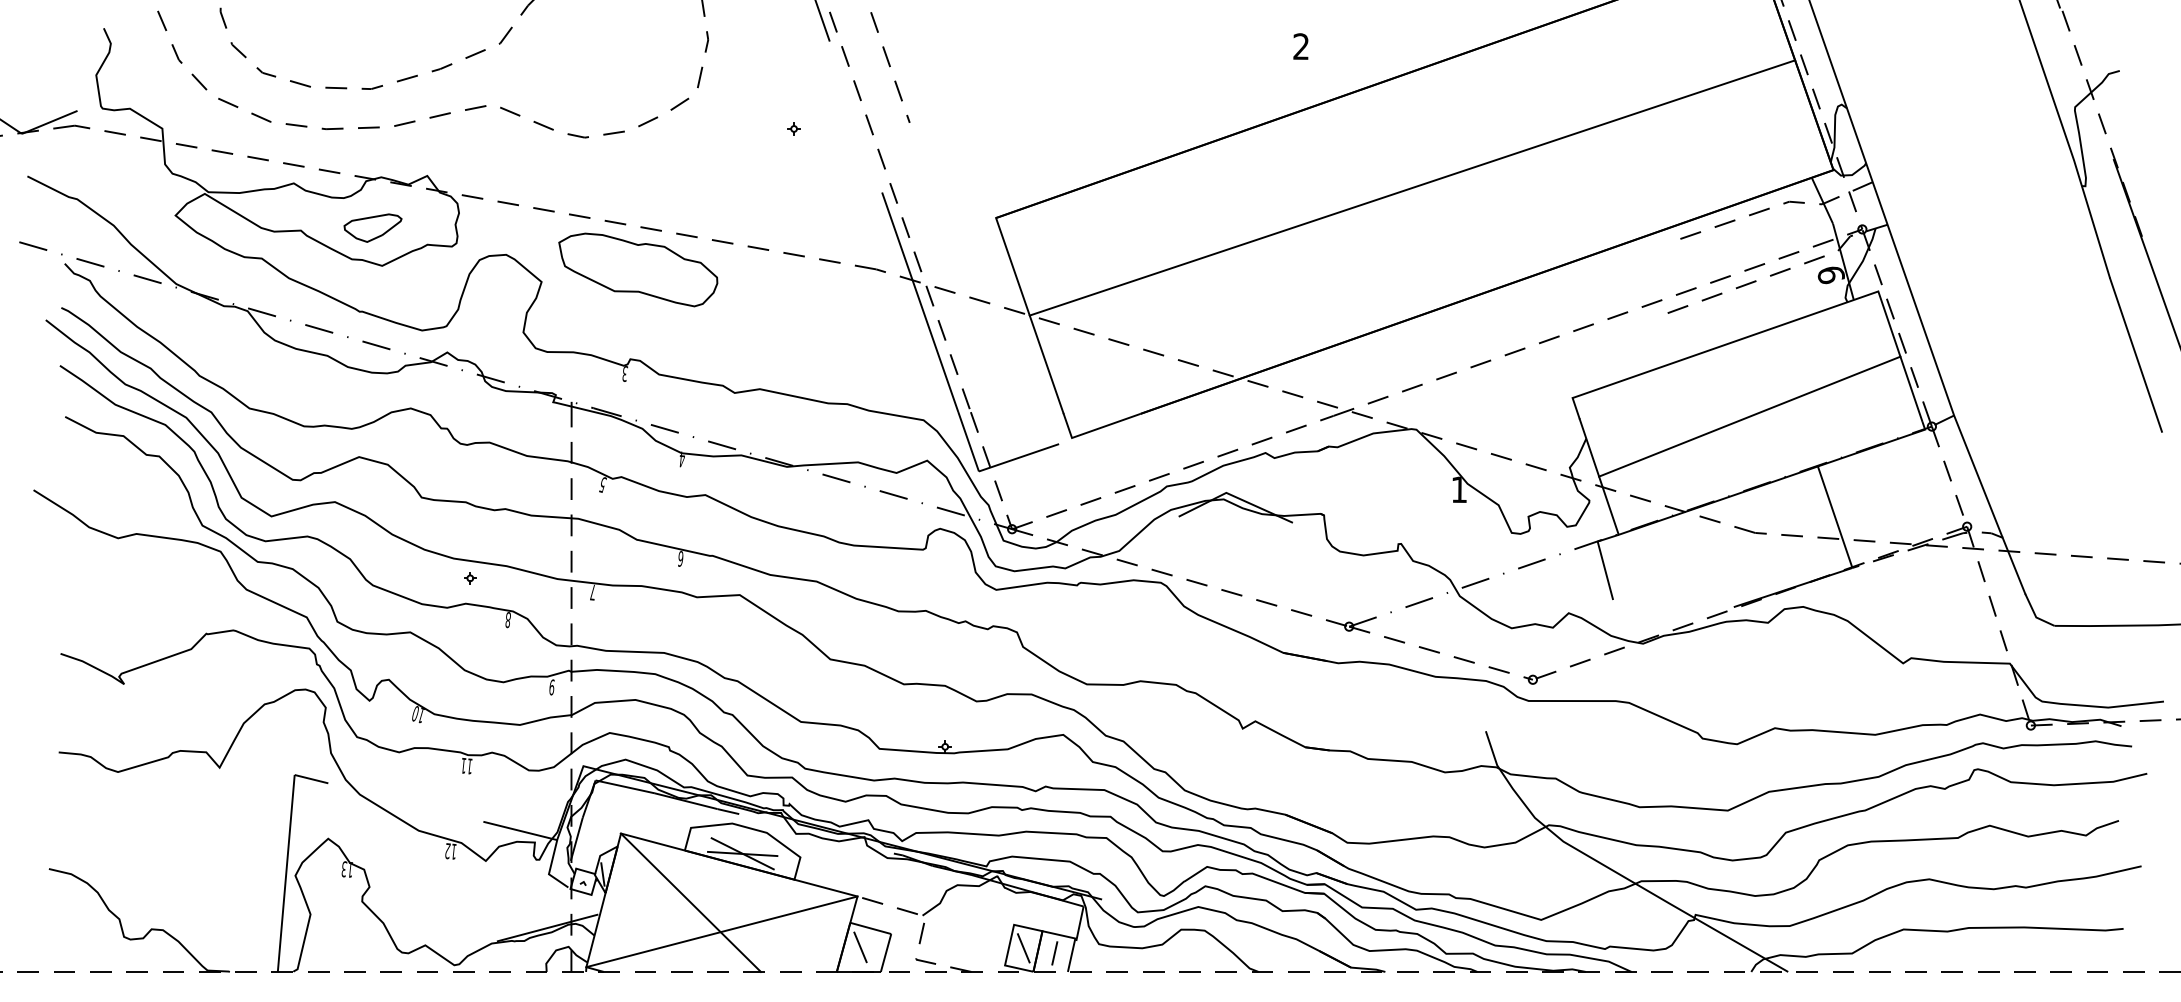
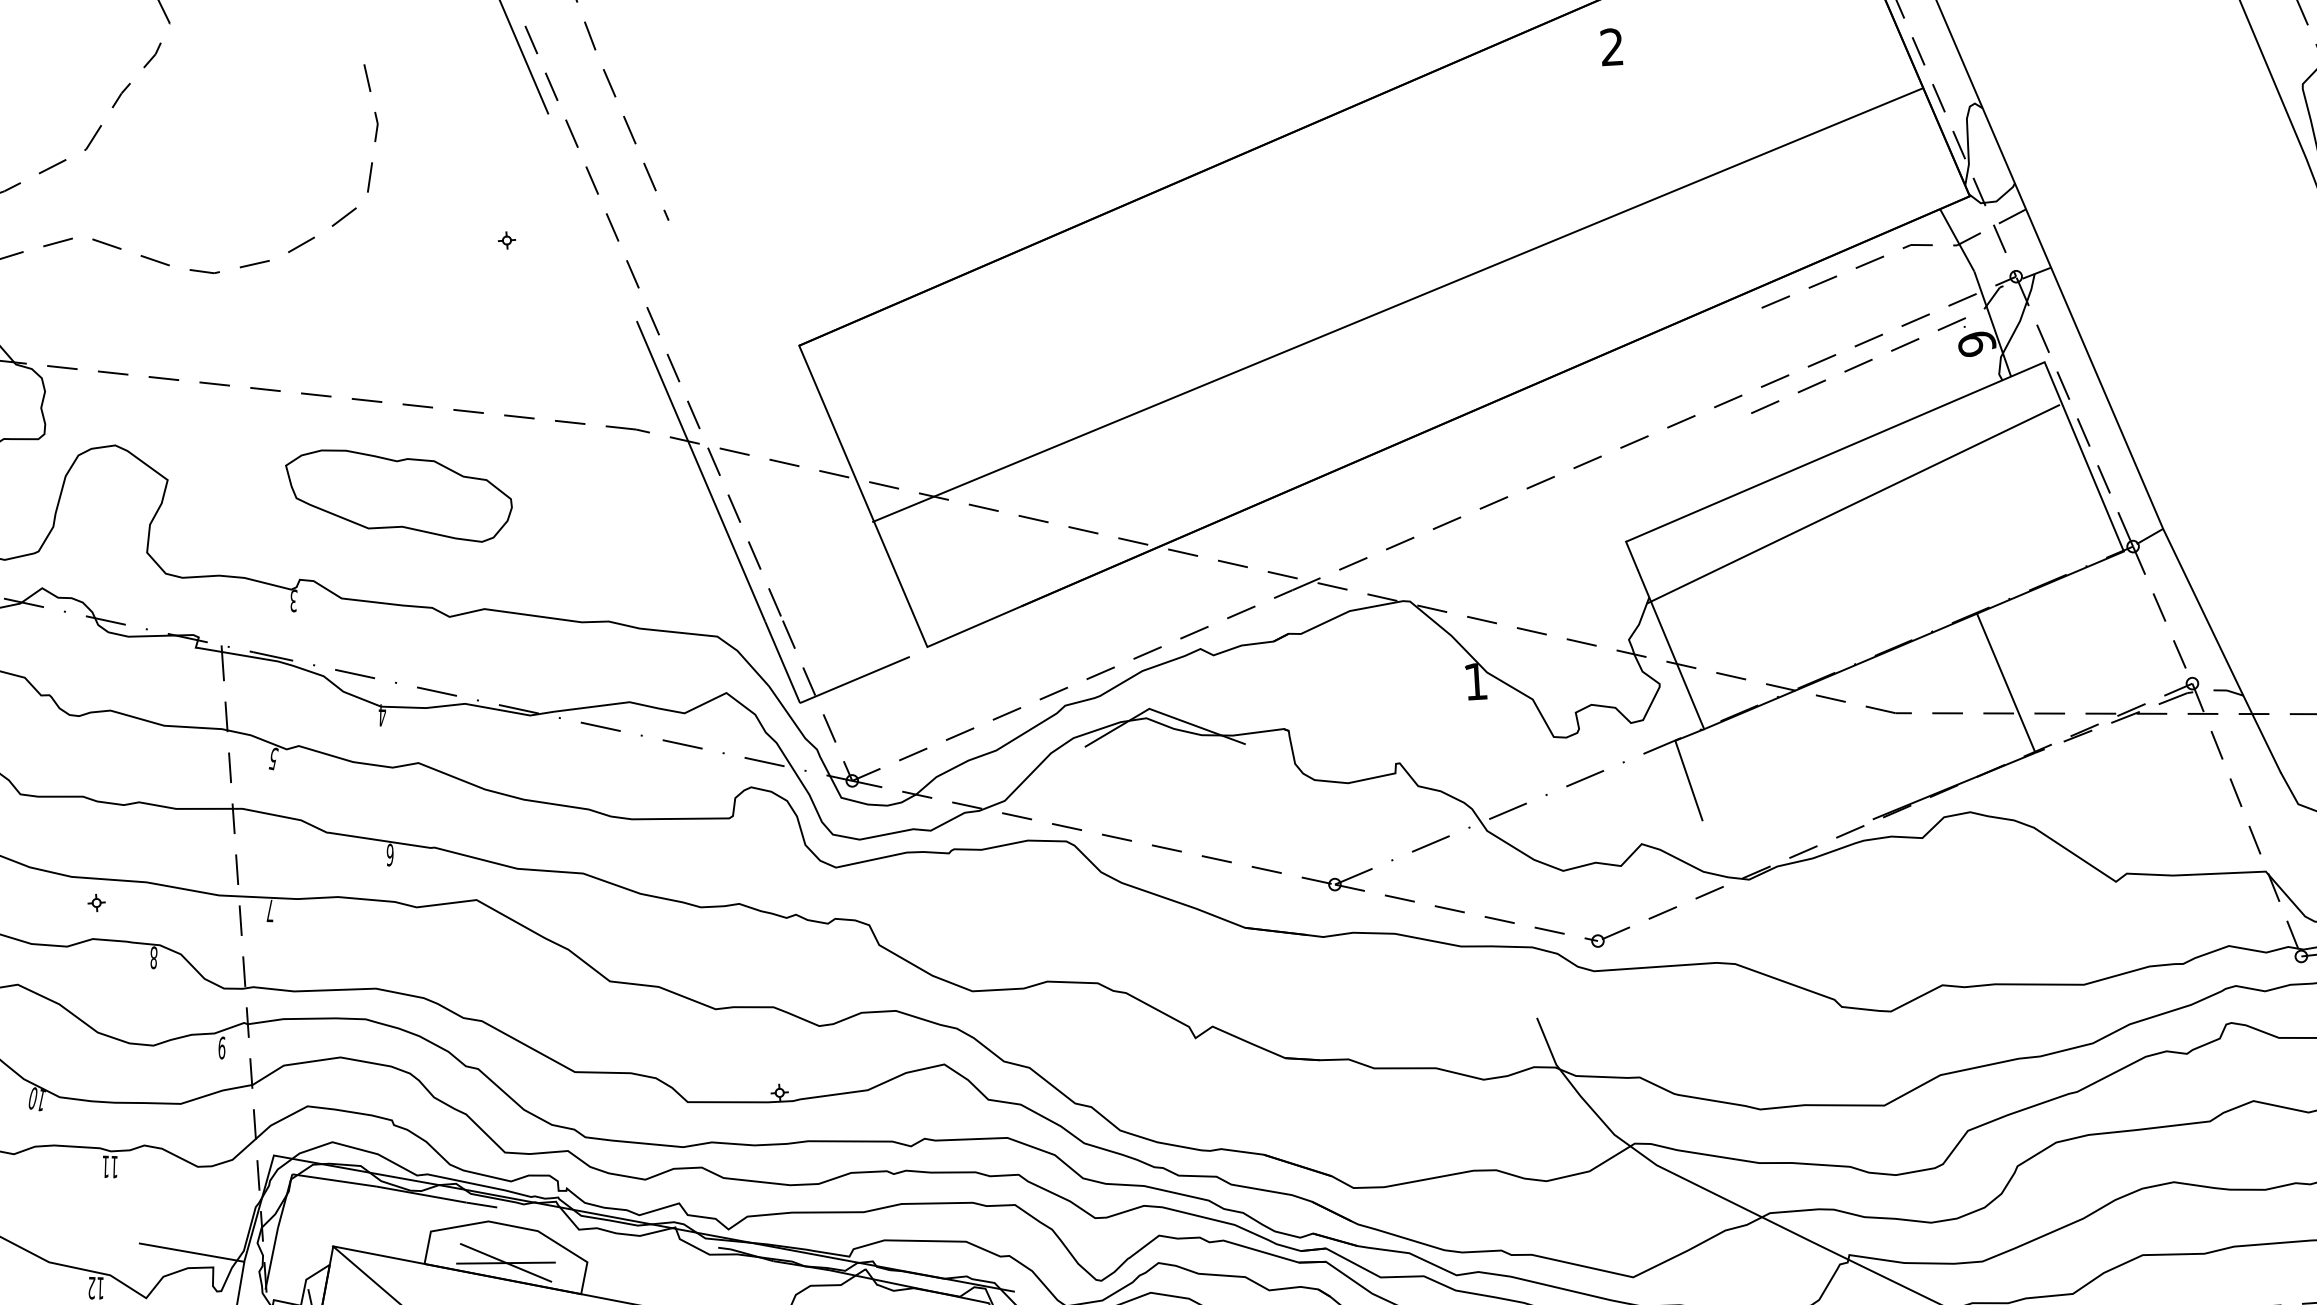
part: (1300, 46) -> (1611, 47), moved
line: (1412, 187) -> (1397, 304), moved
part: (638, 269) -> (399, 495), moved
line: (1749, 416) -> (1853, 503), moved

